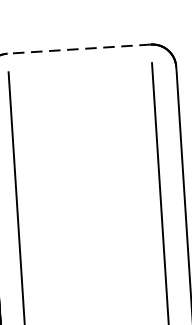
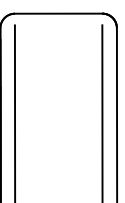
line: (78, 48) -> (58, 13), dashed -> solid

